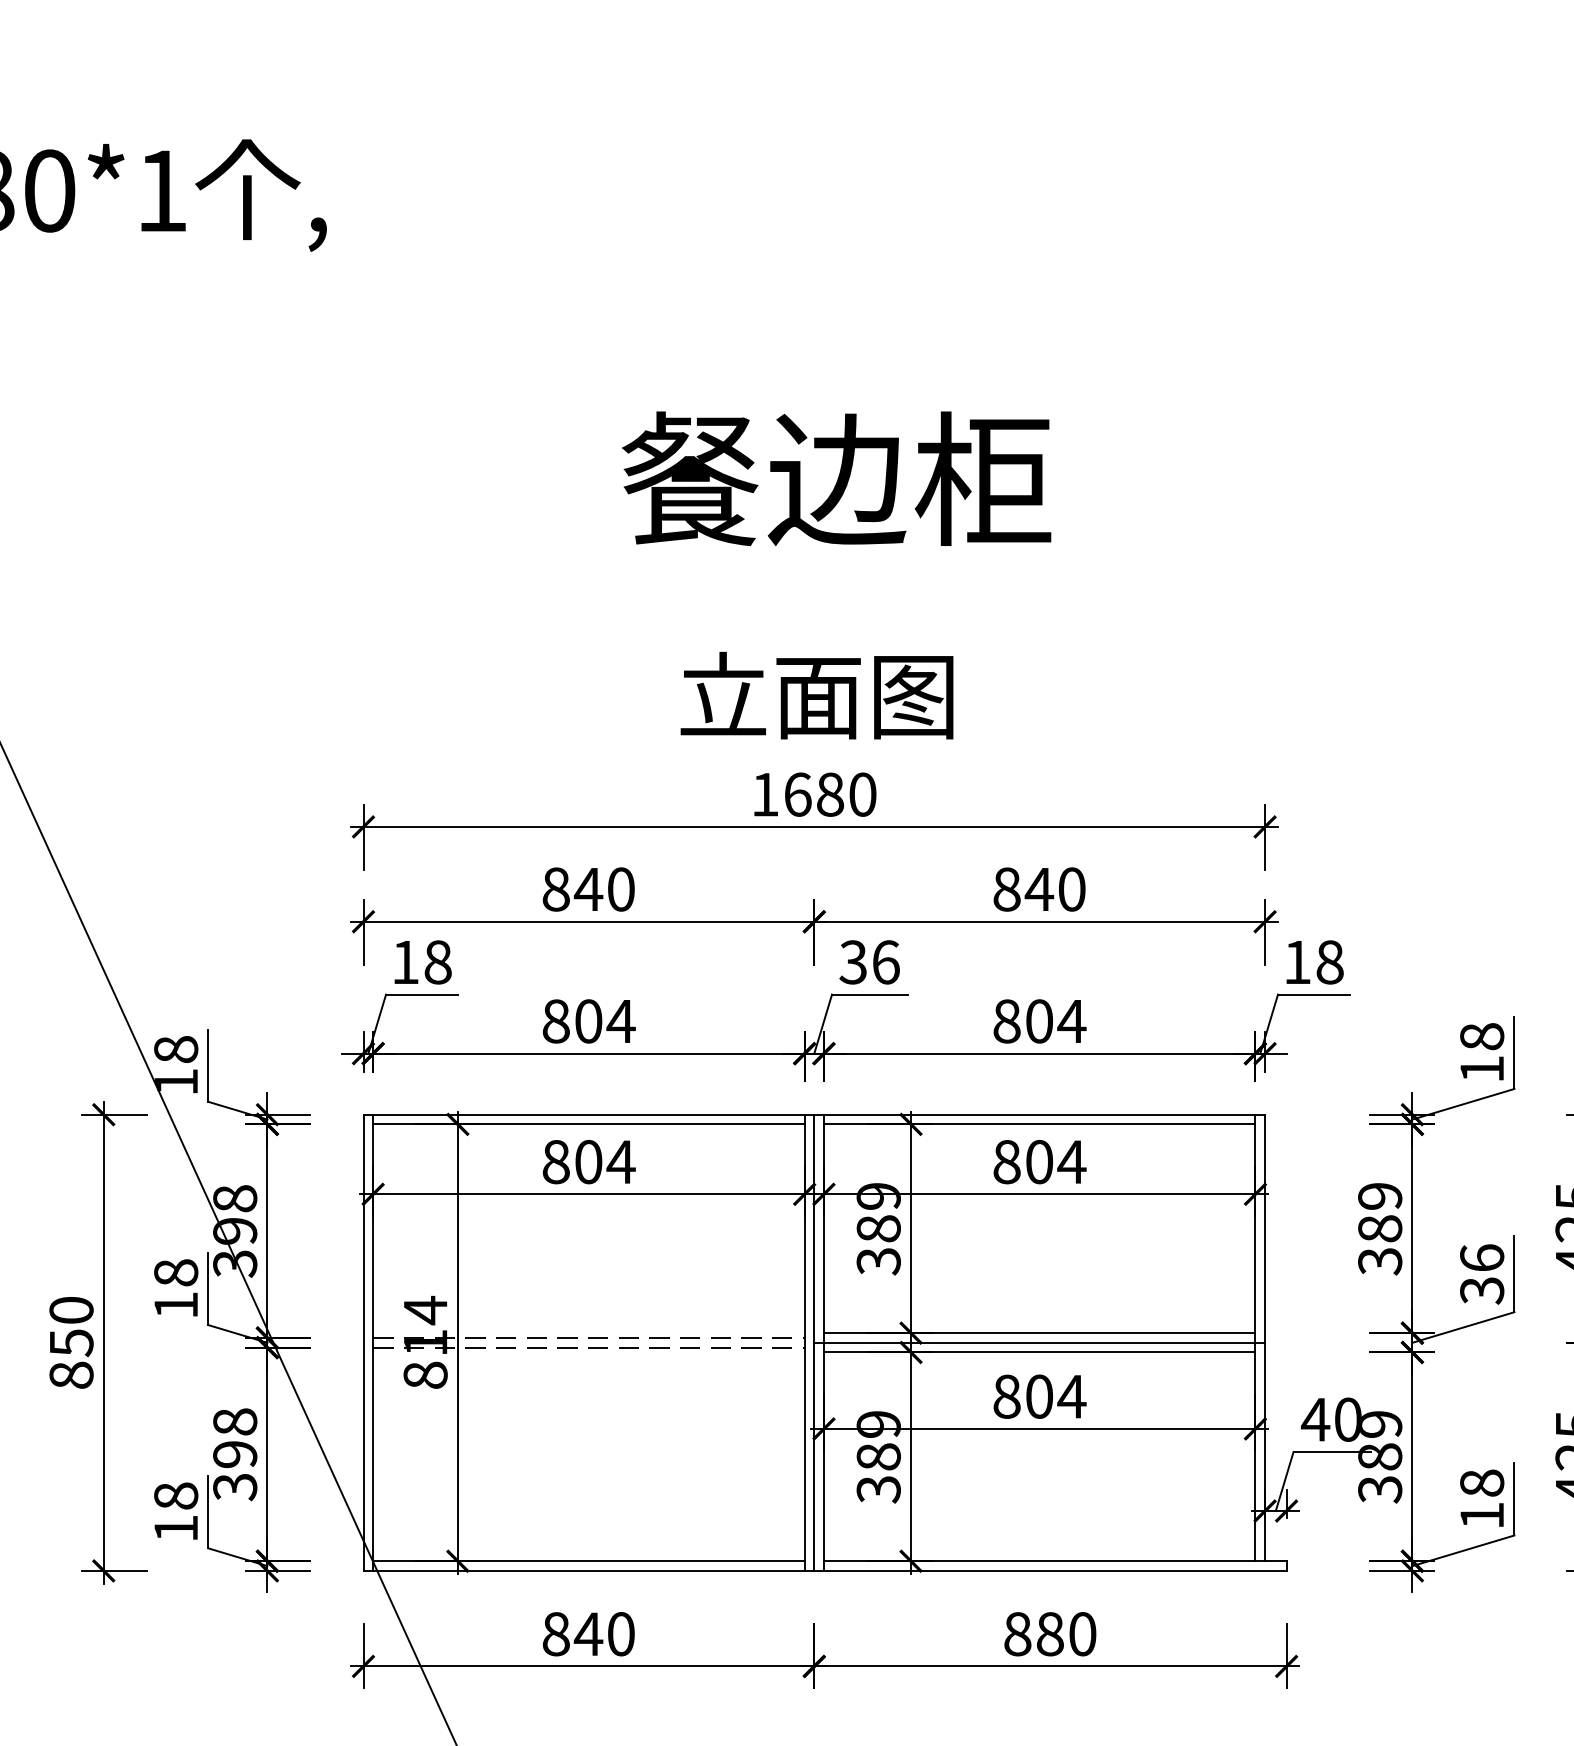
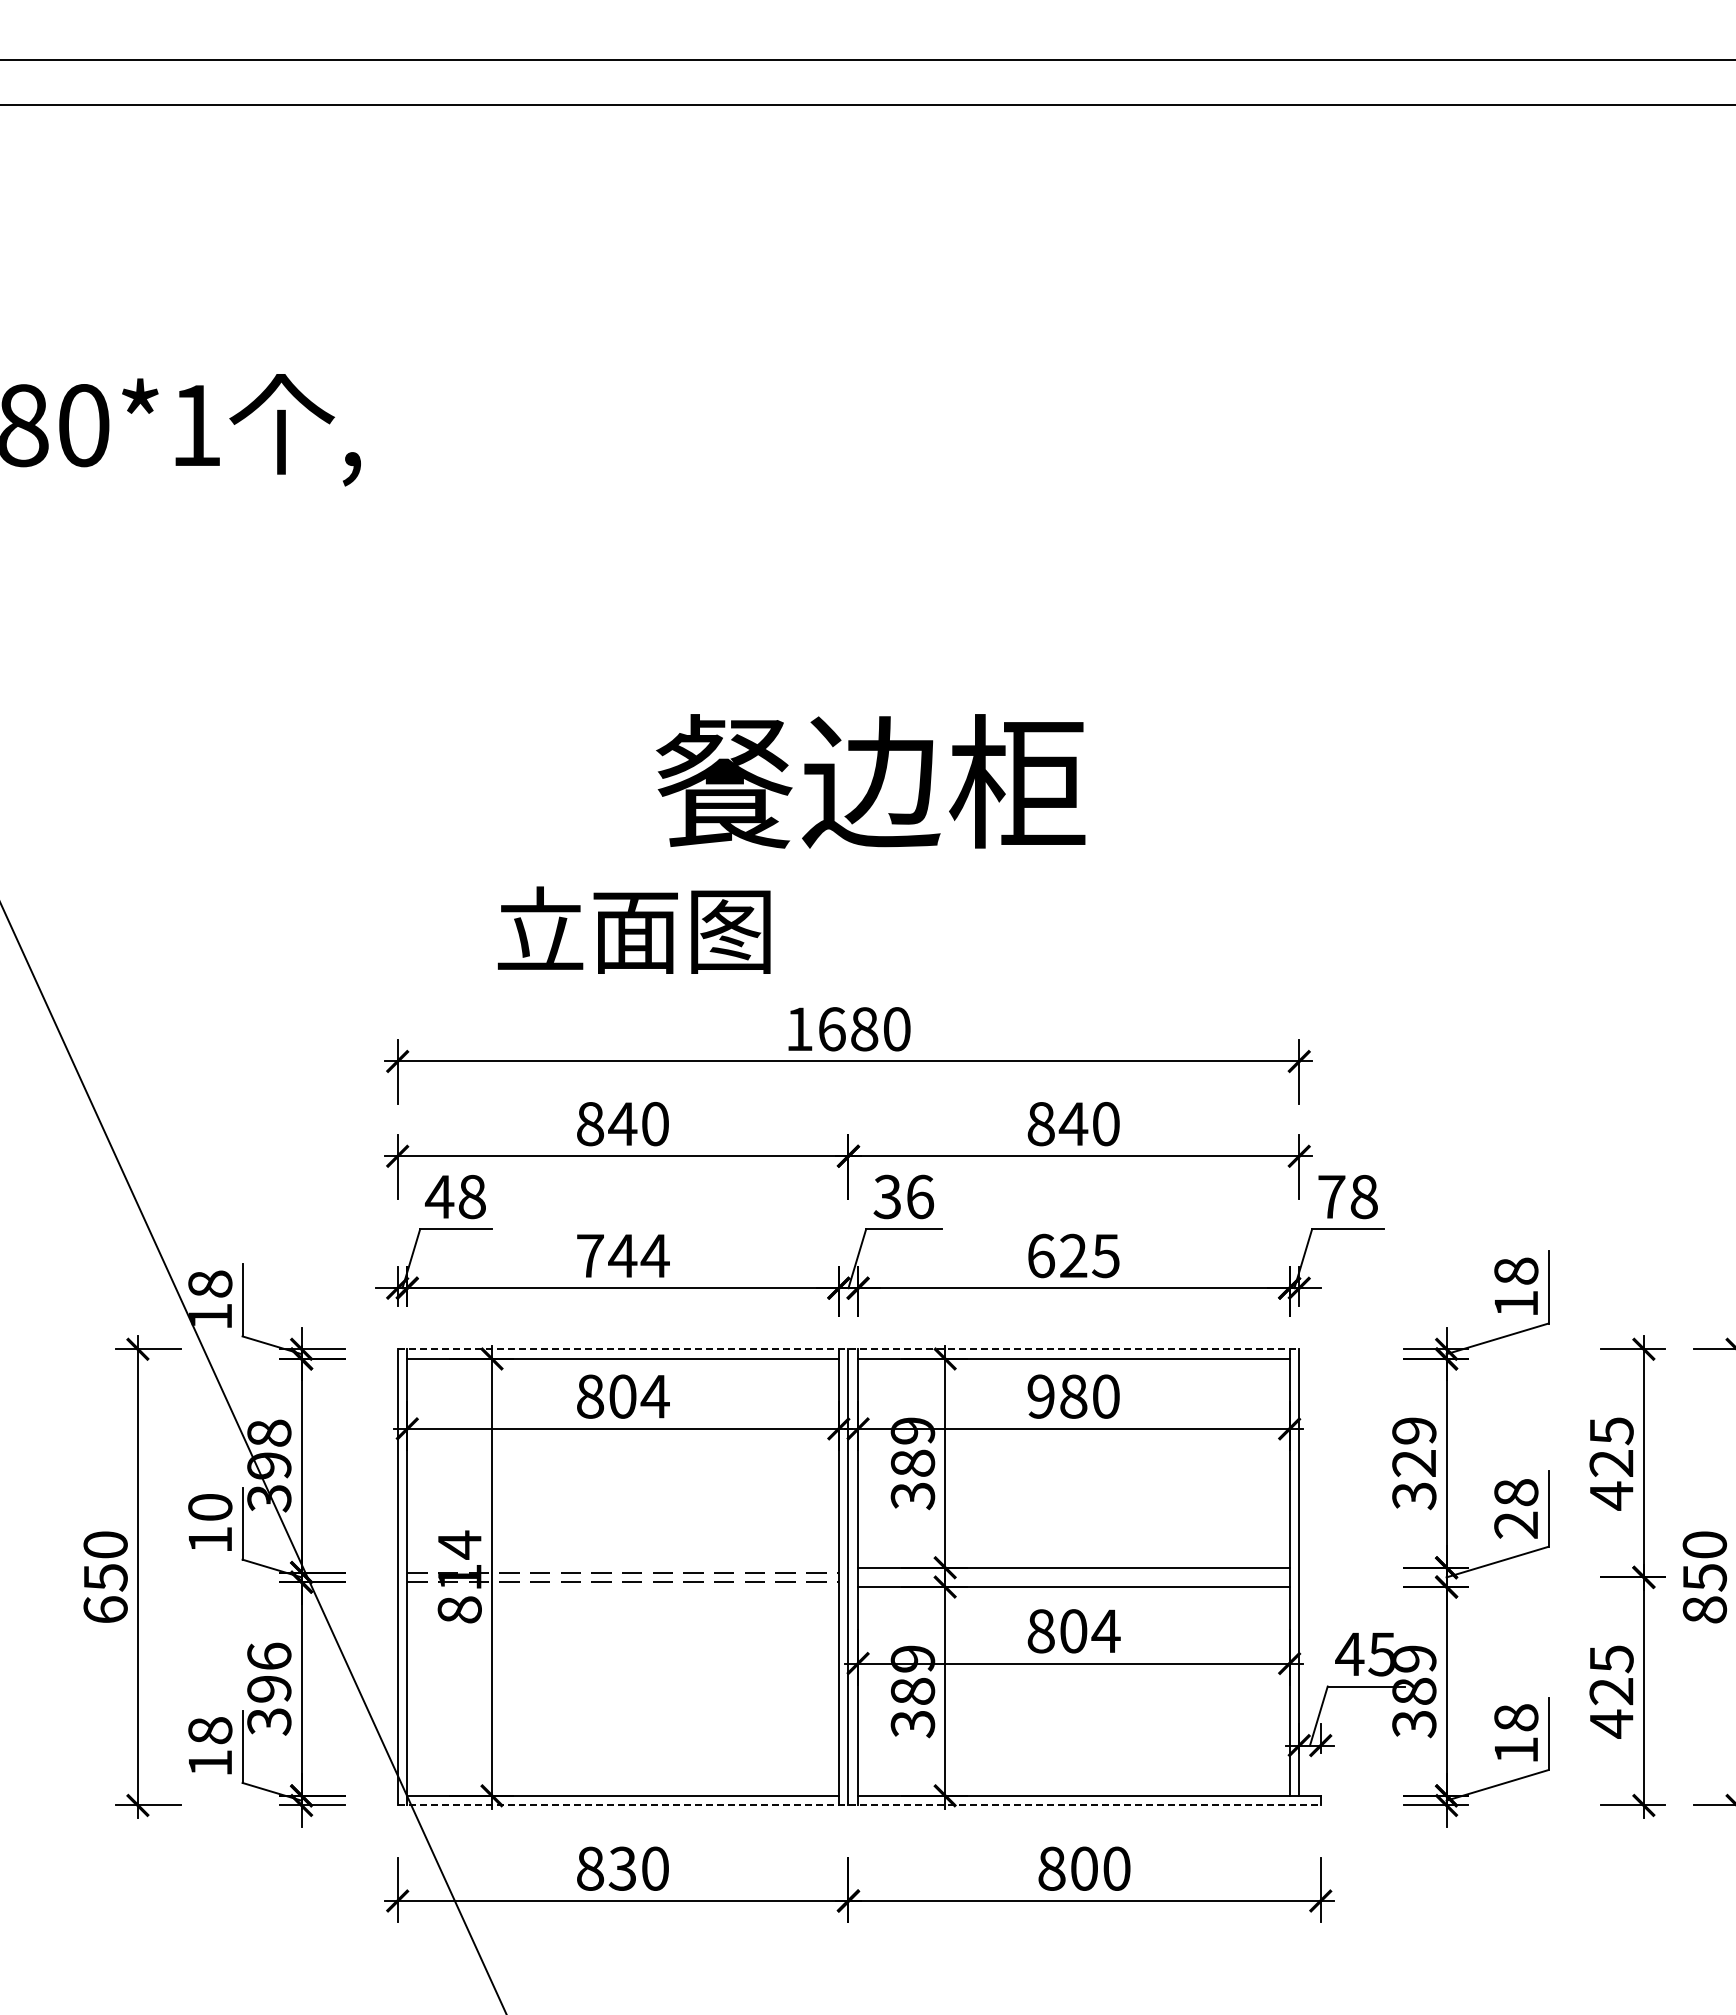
text: (836, 478) -> (870, 781), moved
text: (817, 694) -> (634, 929), moved
text: (405, 961) -> (439, 1196), 18 -> 48
text: (1297, 961) -> (1331, 1196), 18 -> 78
text: (573, 1020) -> (607, 1255), 804 -> 744
text: (1039, 1020) -> (1073, 1255), 804 -> 625
line: (814, 1114) -> (848, 1349), solid -> dashed
text: (1039, 1161) -> (1073, 1396), 804 -> 980
text: (1380, 1227) -> (1414, 1462), 389 -> 329
text: (176, 1271) -> (210, 1506), 18 -> 10
text: (1482, 1273) -> (1516, 1508), 36 -> 28
line: (1039, 1342) -> (1073, 1577), removed
text: (71, 1374) -> (105, 1609), 850 -> 650
text: (1347, 1419) -> (1381, 1654), 40 -> 45
text: (235, 1420) -> (269, 1655), 398 -> 396
line: (825, 1570) -> (859, 1805), solid -> dashed
text: (588, 1633) -> (622, 1868), 840 -> 830
text: (1050, 1633) -> (1084, 1868), 880 -> 800

